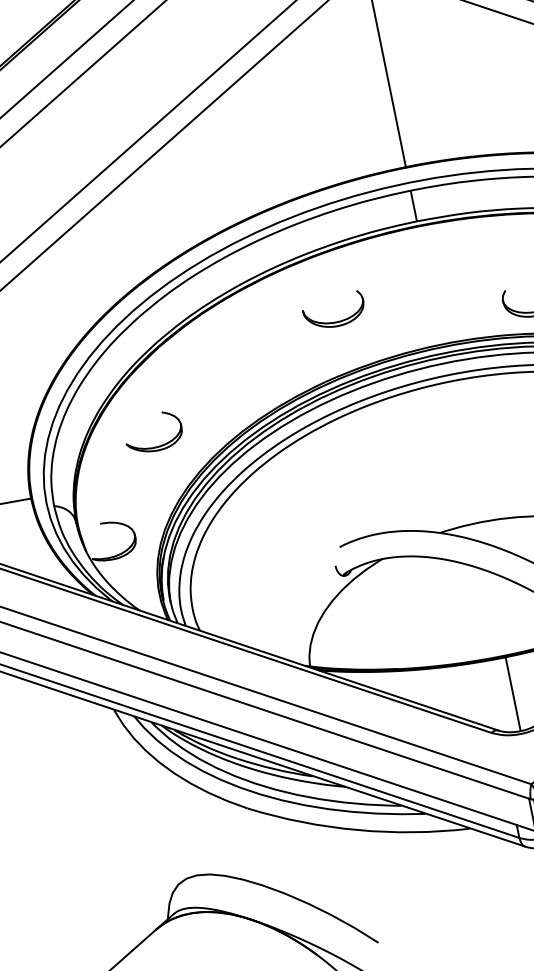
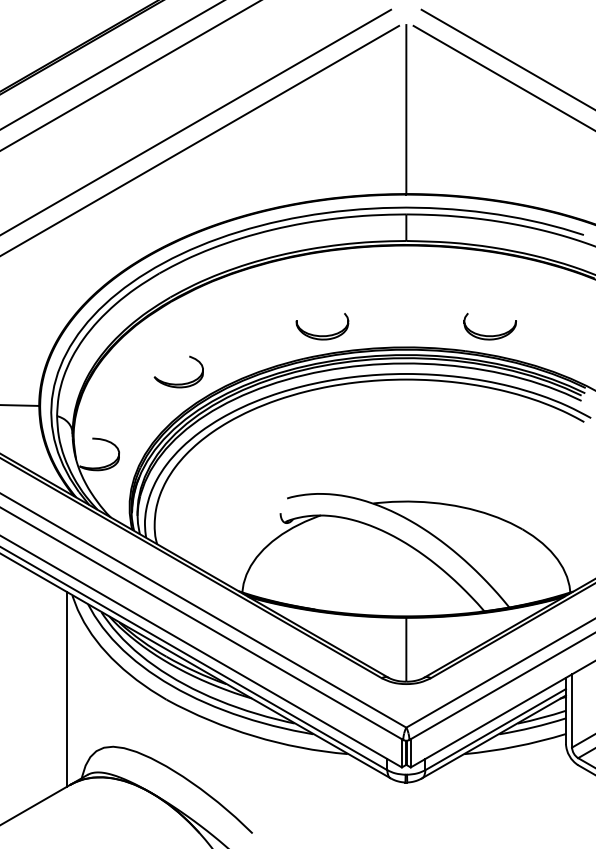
part: (336, 321) -> (322, 335), moved
part: (155, 446) -> (178, 383), moved
line: (130, 819) -> (67, 689), added

